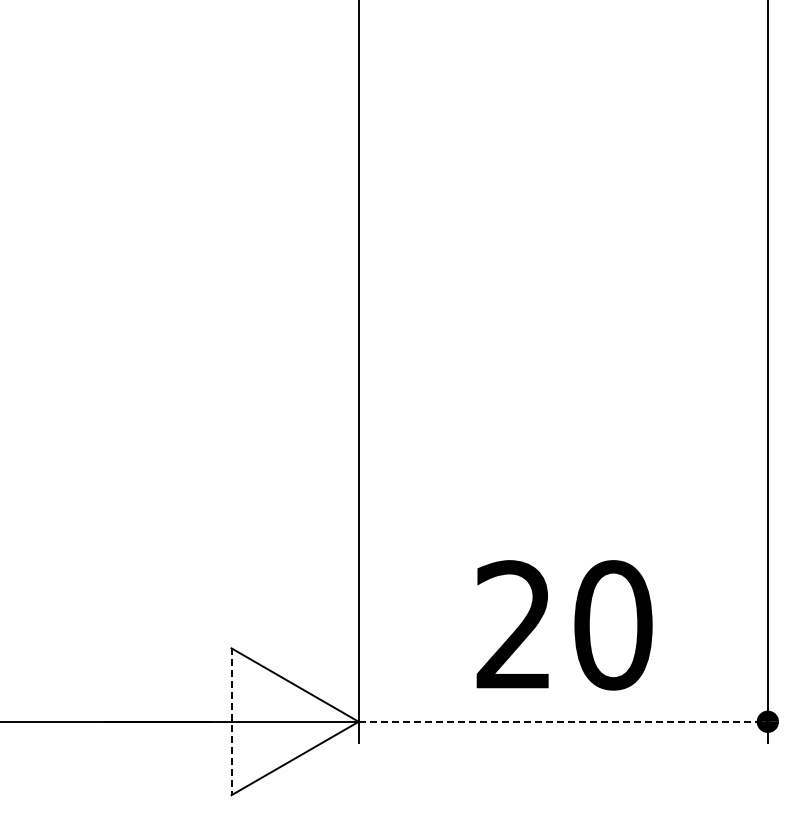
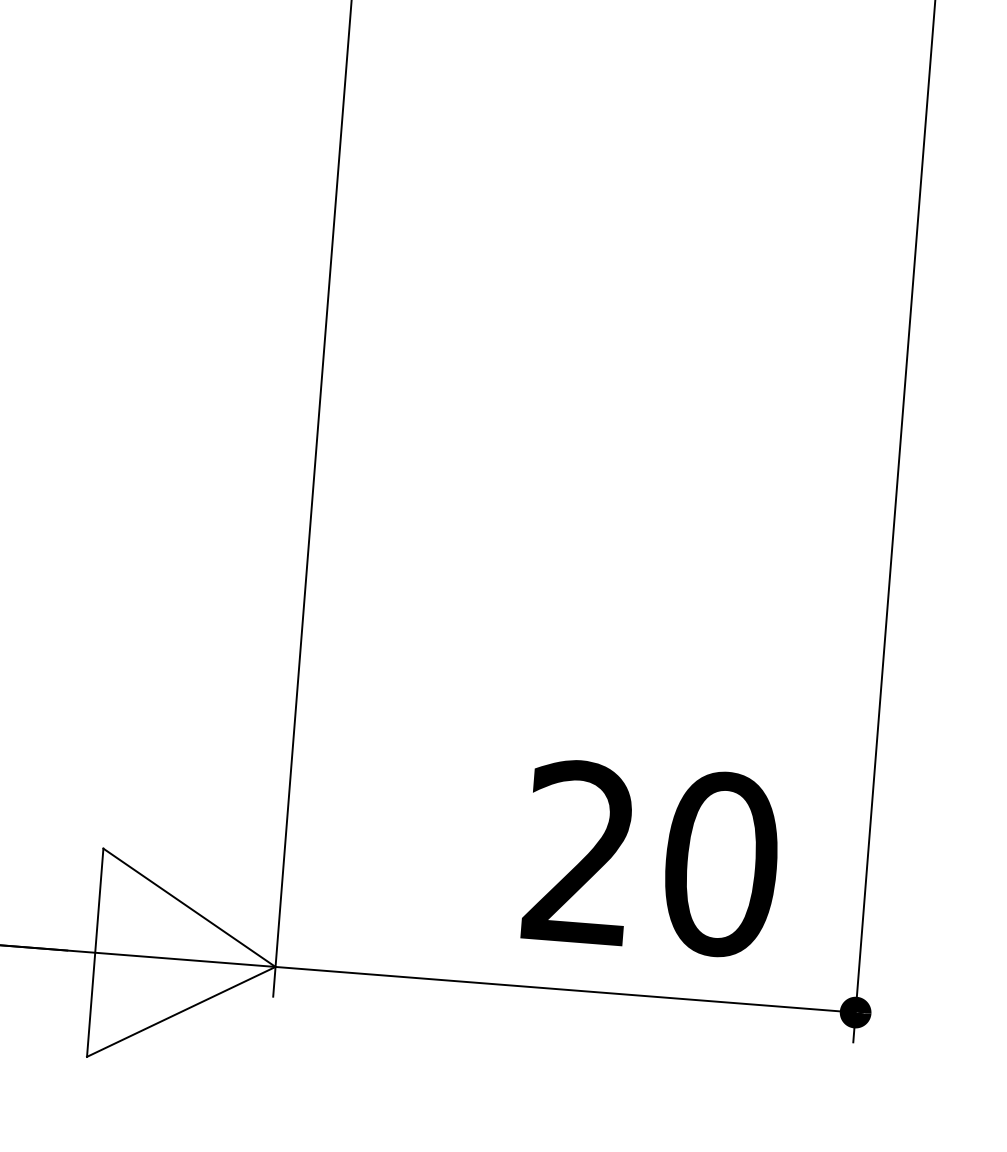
text: (564, 625) -> (651, 859), moved
line: (563, 721) -> (565, 989), dashed -> solid
line: (231, 722) -> (95, 953), dashed -> solid

